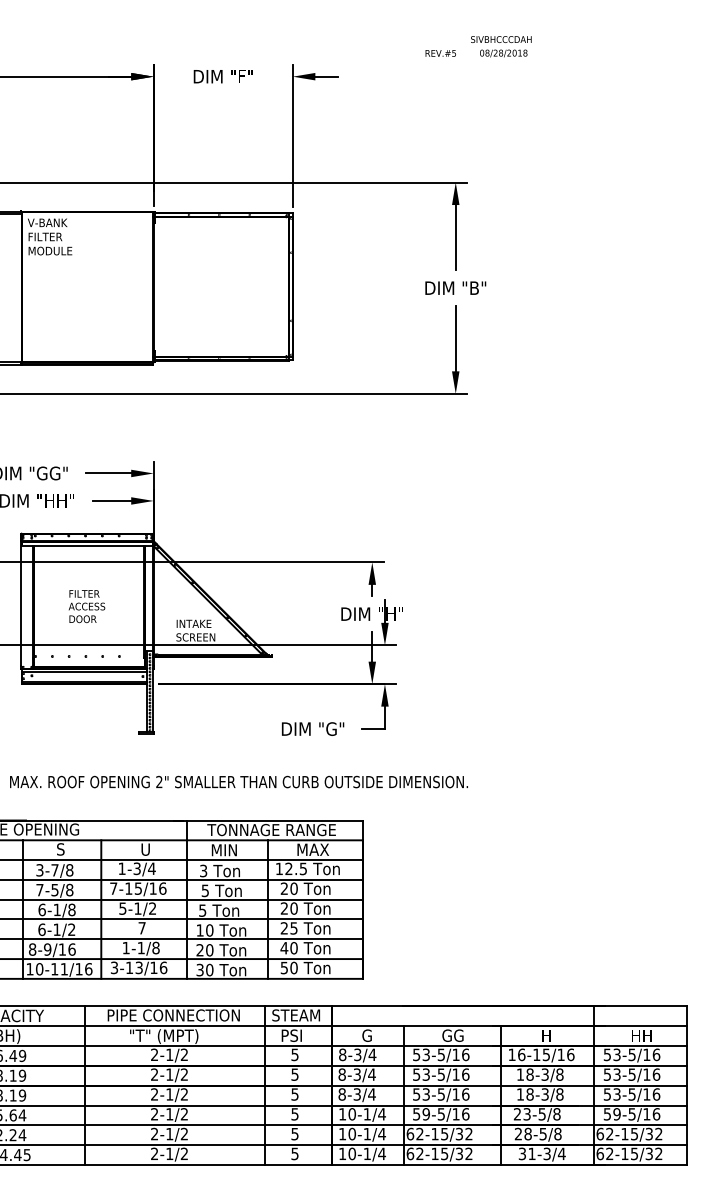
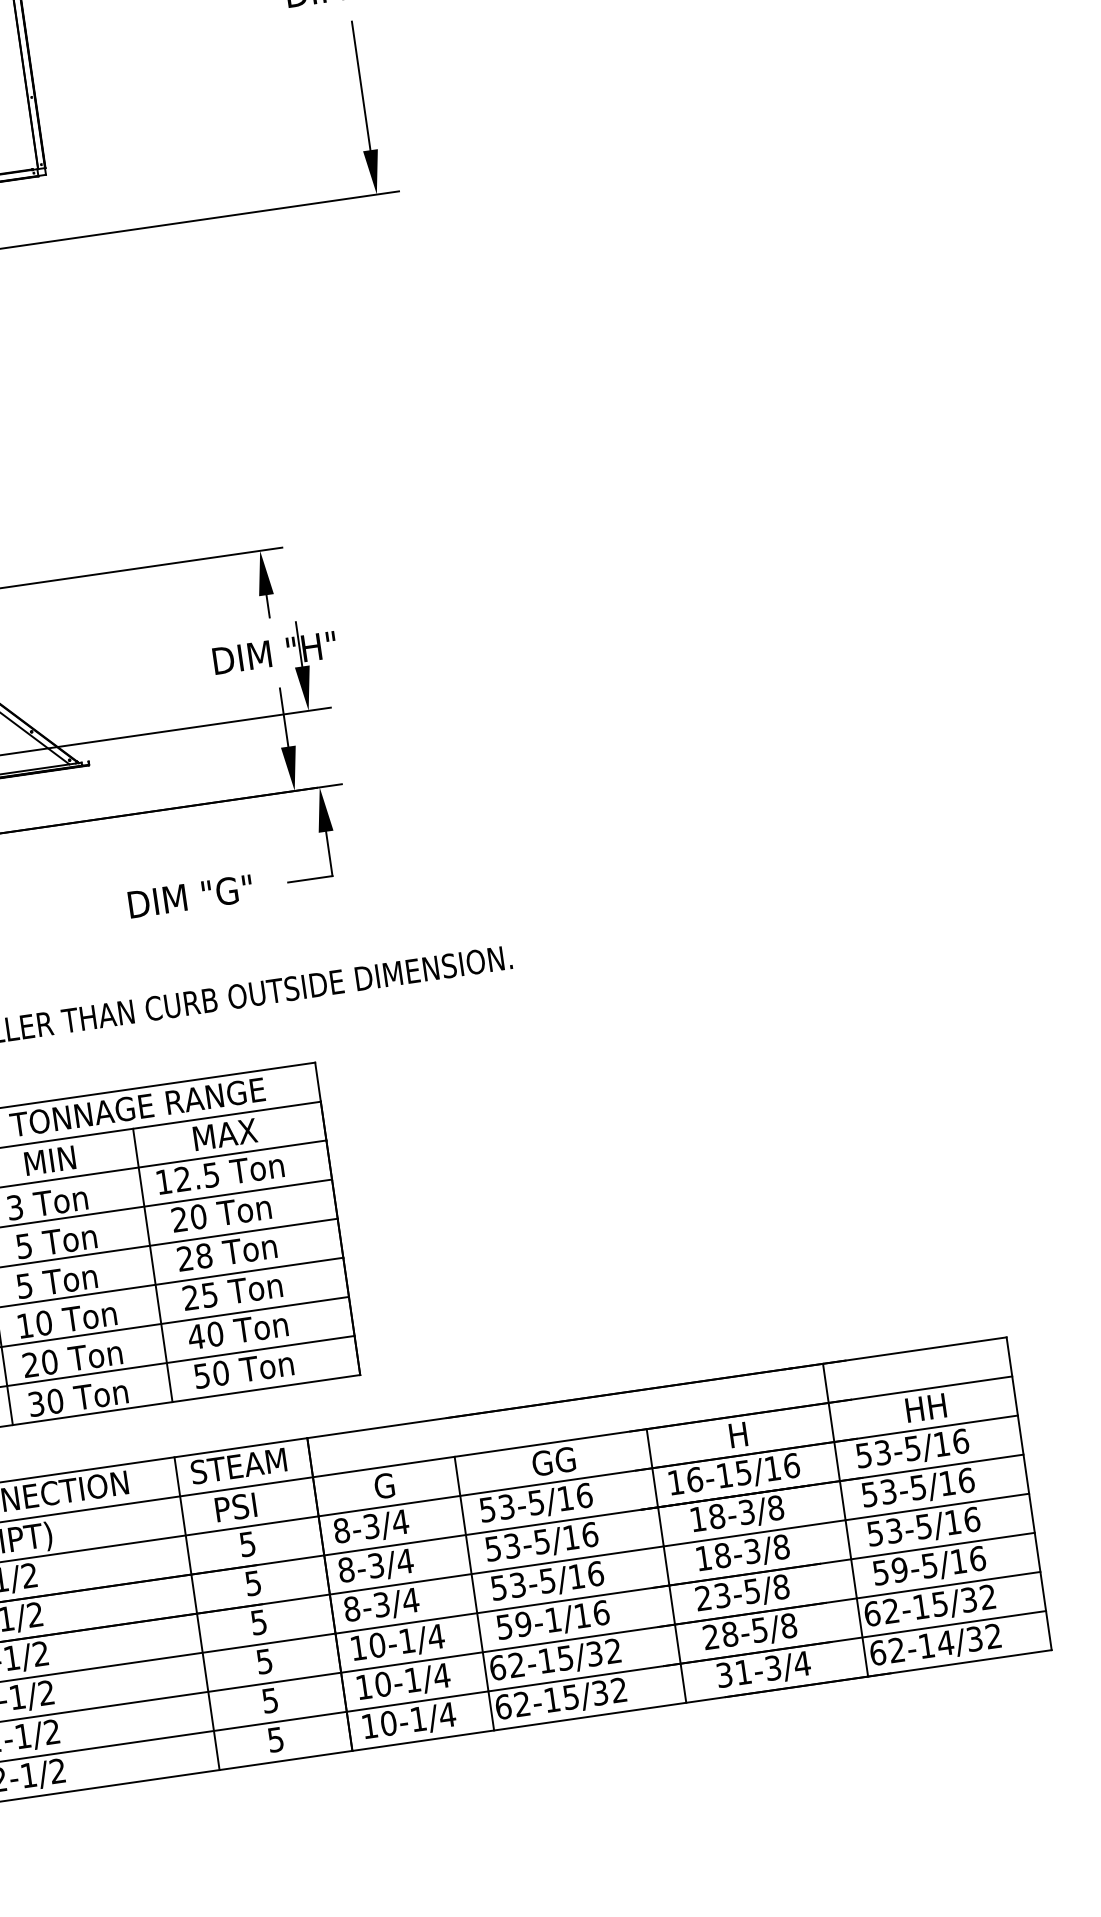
text: (293, 908) -> (203, 1255), 20 -> 28
text: (440, 1114) -> (551, 1620), 59-5/16 -> 59-1/16
text: (634, 1153) -> (945, 1642), 62-15/32 -> 62-14/32

